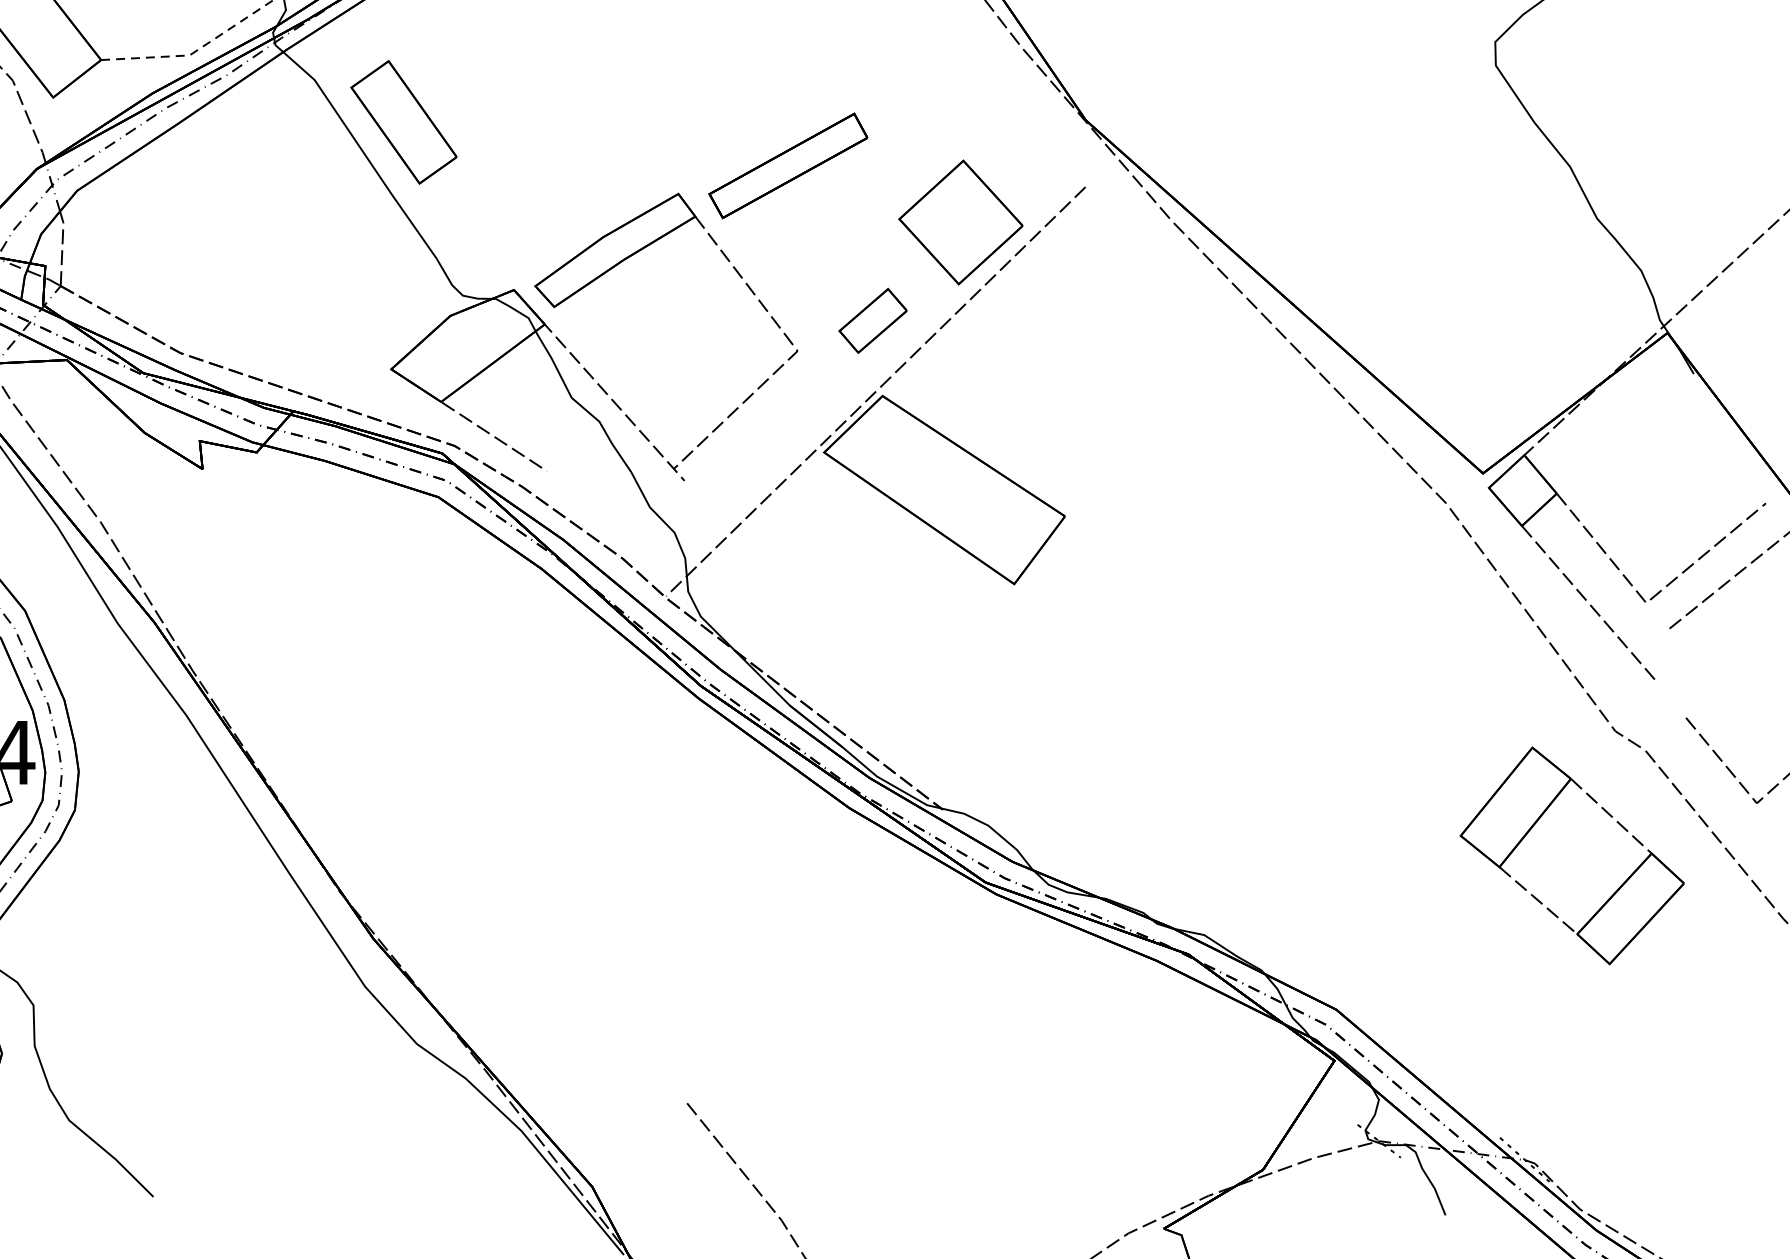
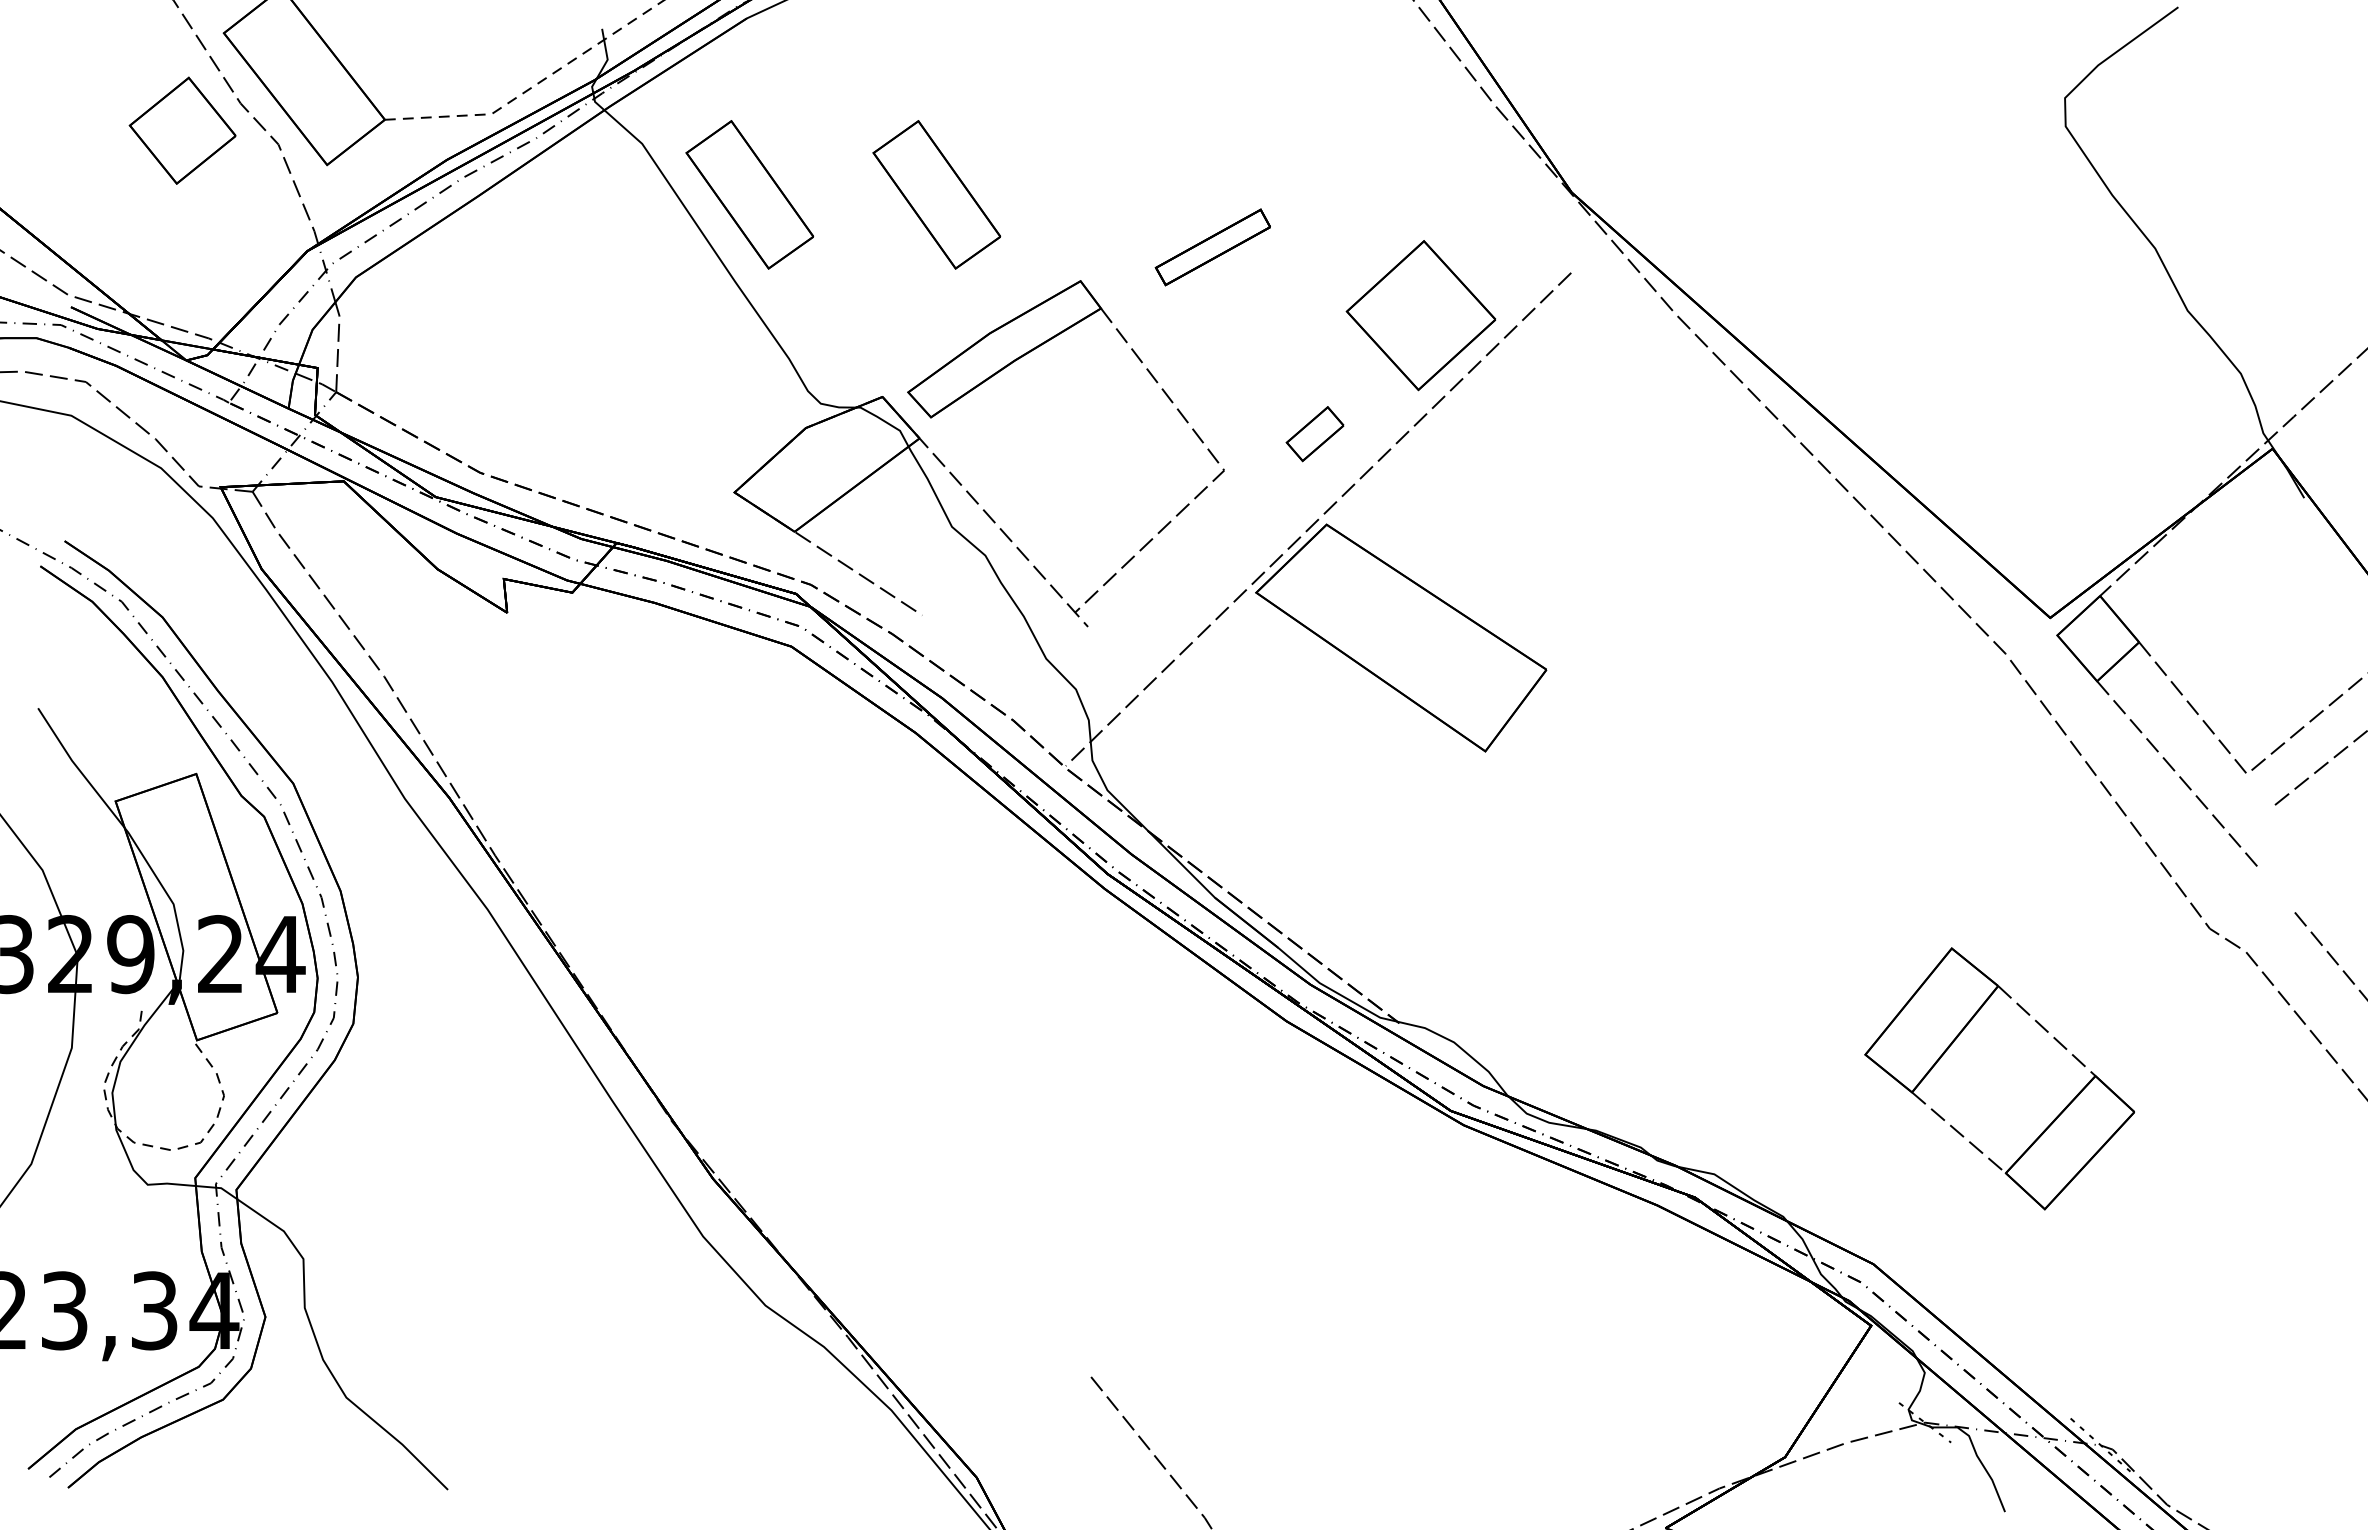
part: (558, 122) -> (936, 194), added
part: (787, 166) -> (1212, 247), size x0.6
part: (872, 320) -> (1314, 433), size x0.7
part: (1533, 826) -> (1953, 1043), moved

